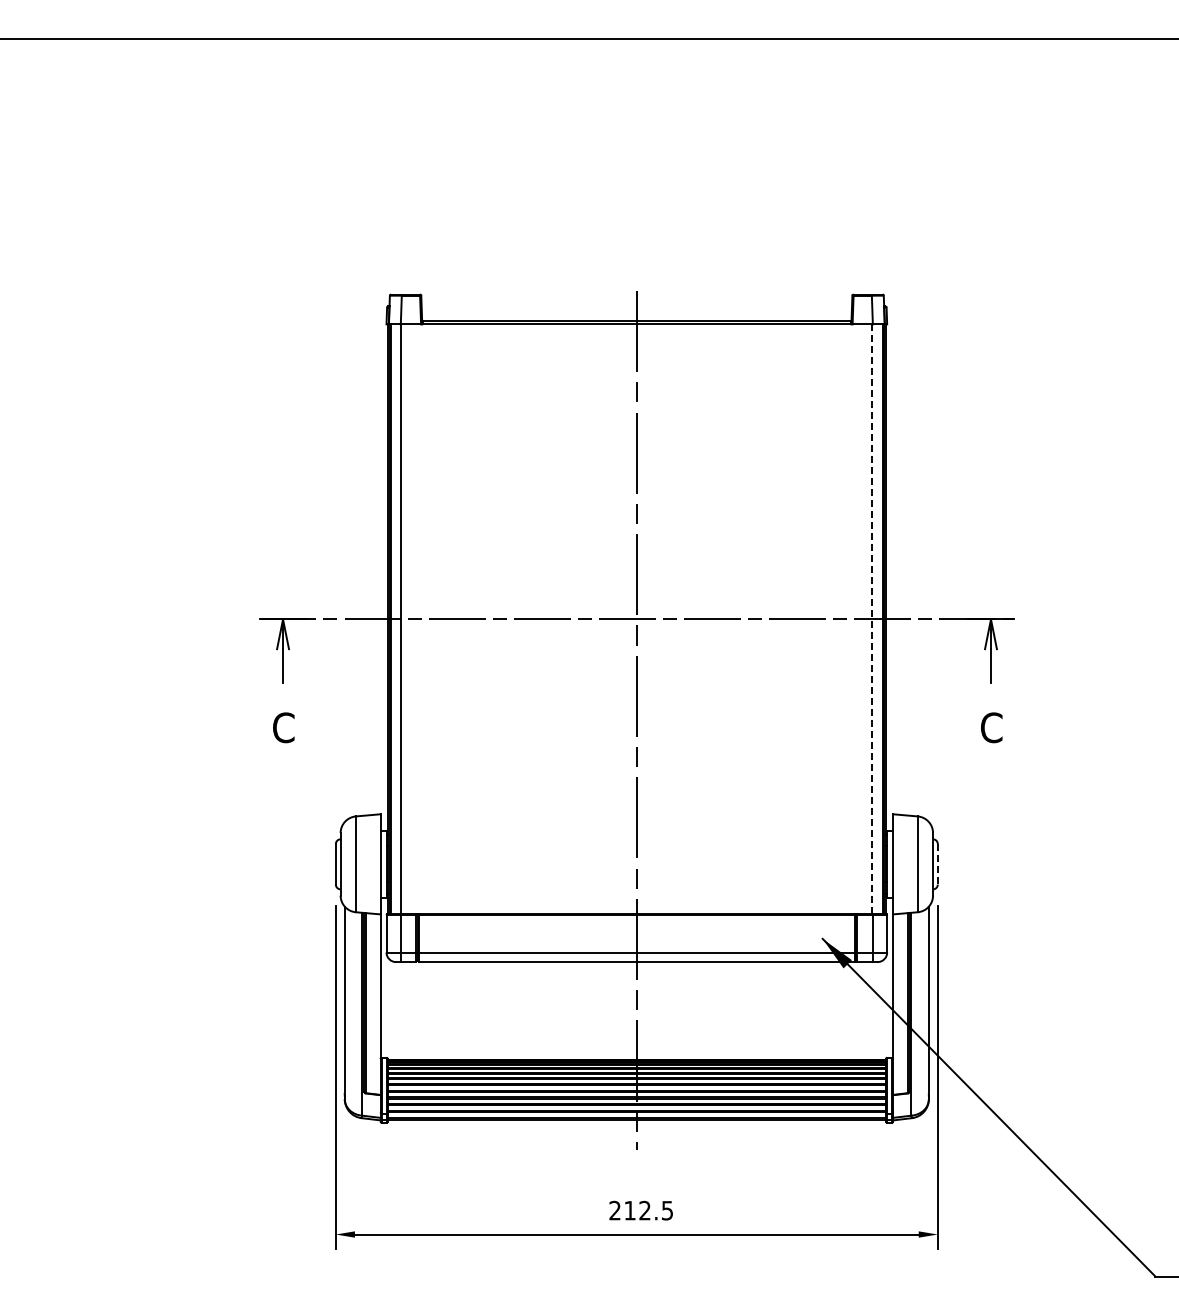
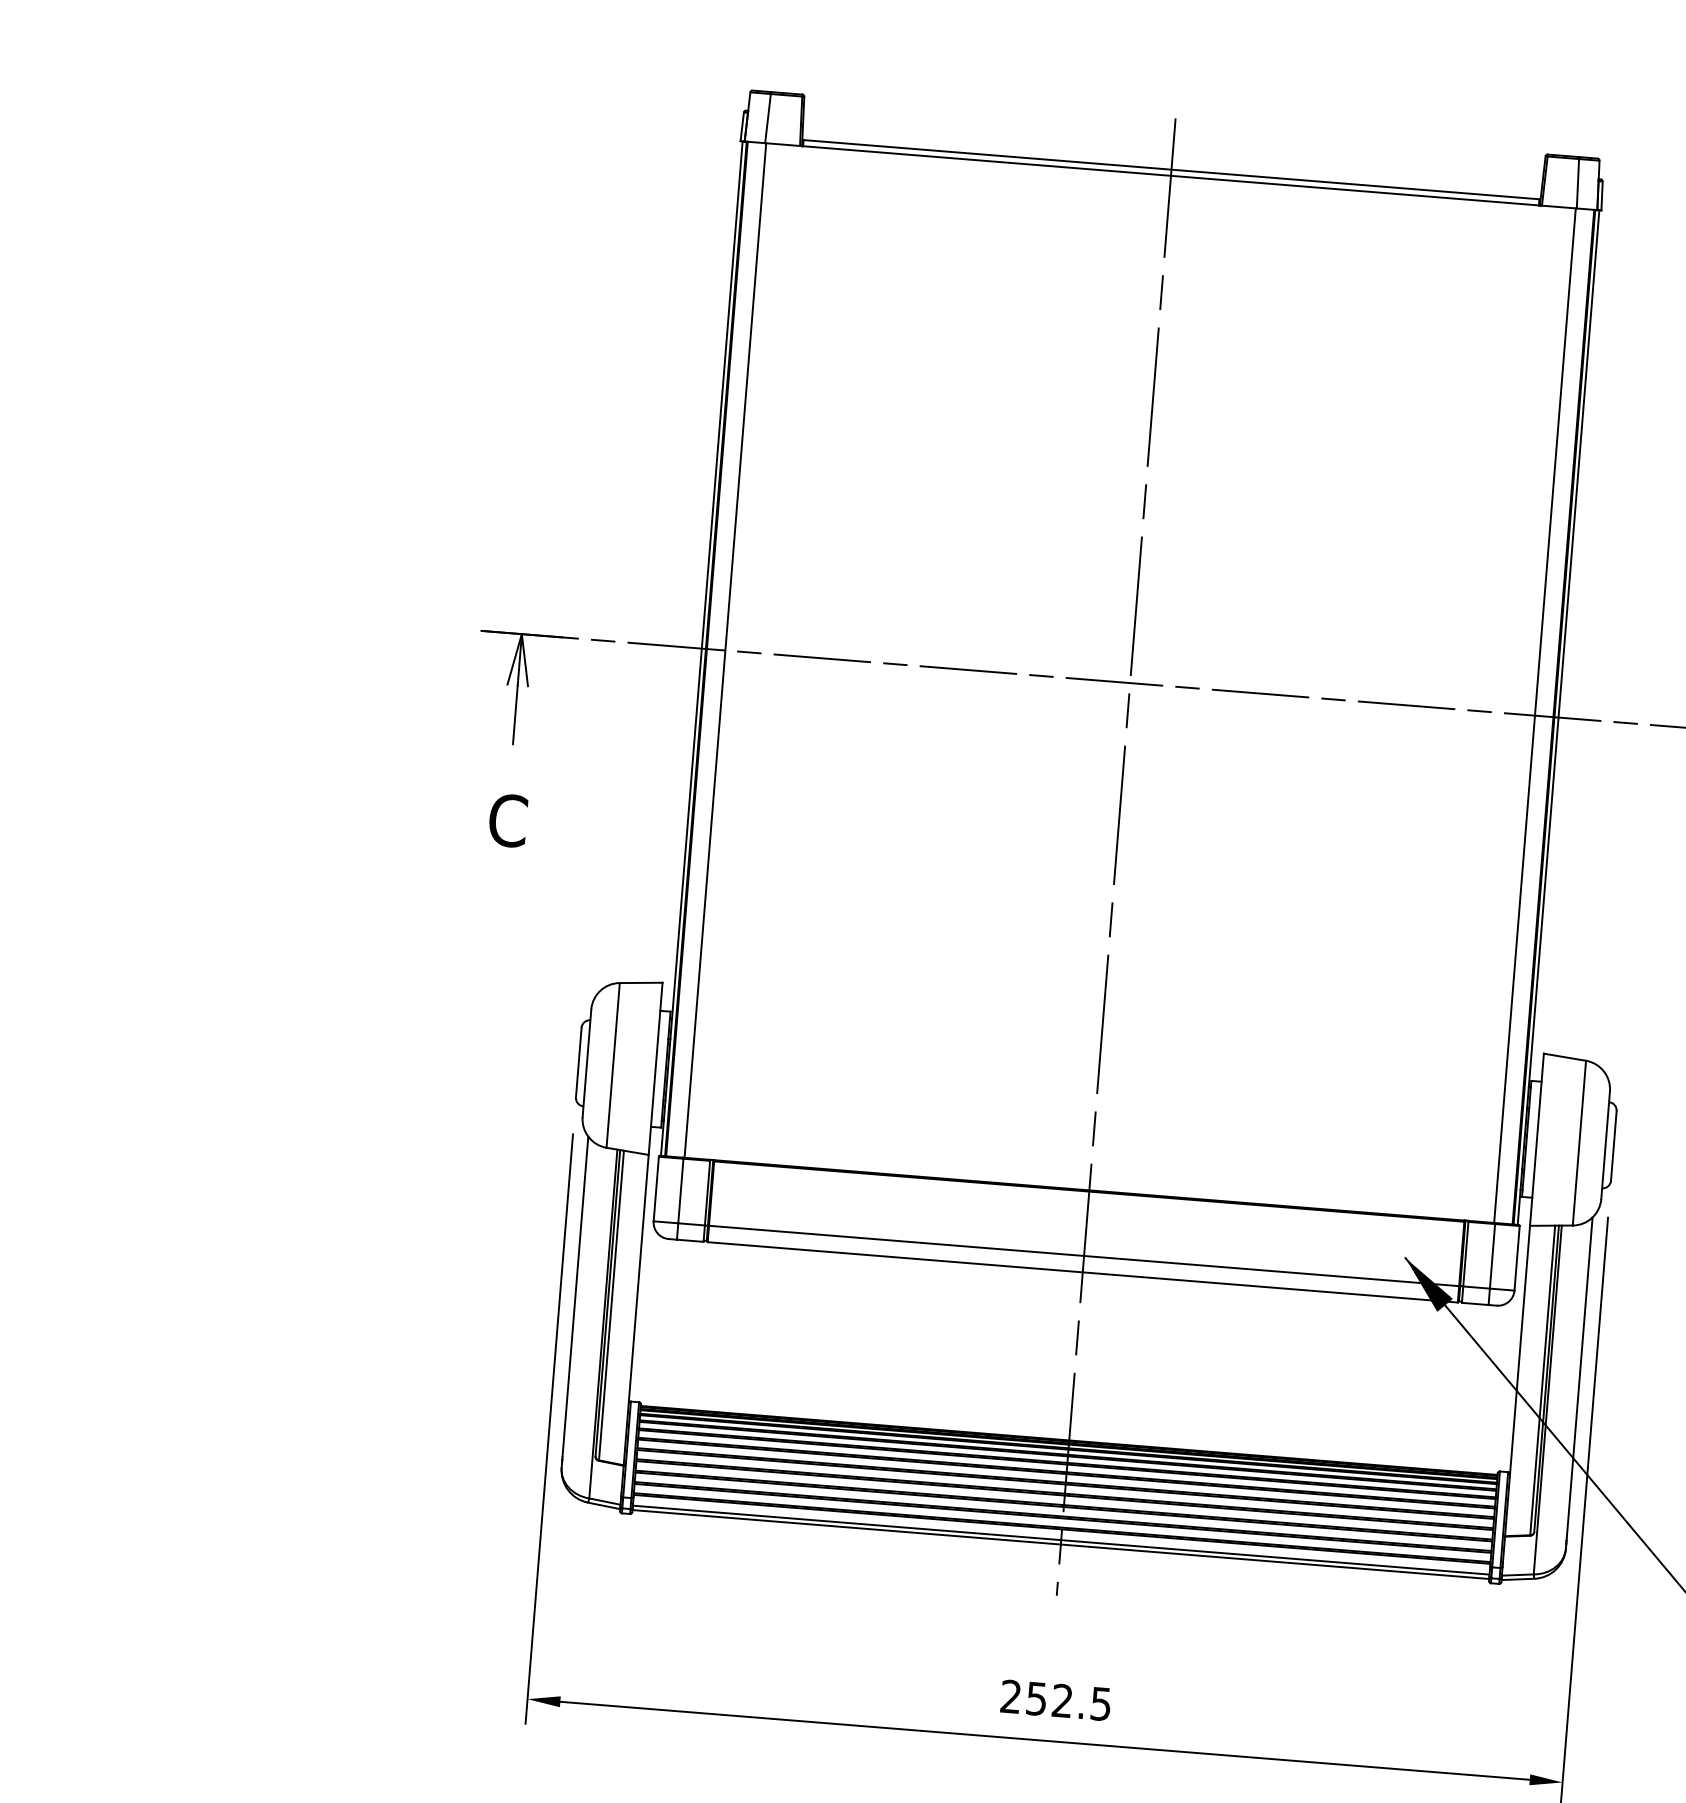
line: (872, 618) -> (1535, 714), dashed -> solid
line: (937, 864) -> (1613, 1146), dashed -> solid
text: (629, 1210) -> (1035, 1698), 212.5 -> 252.5

